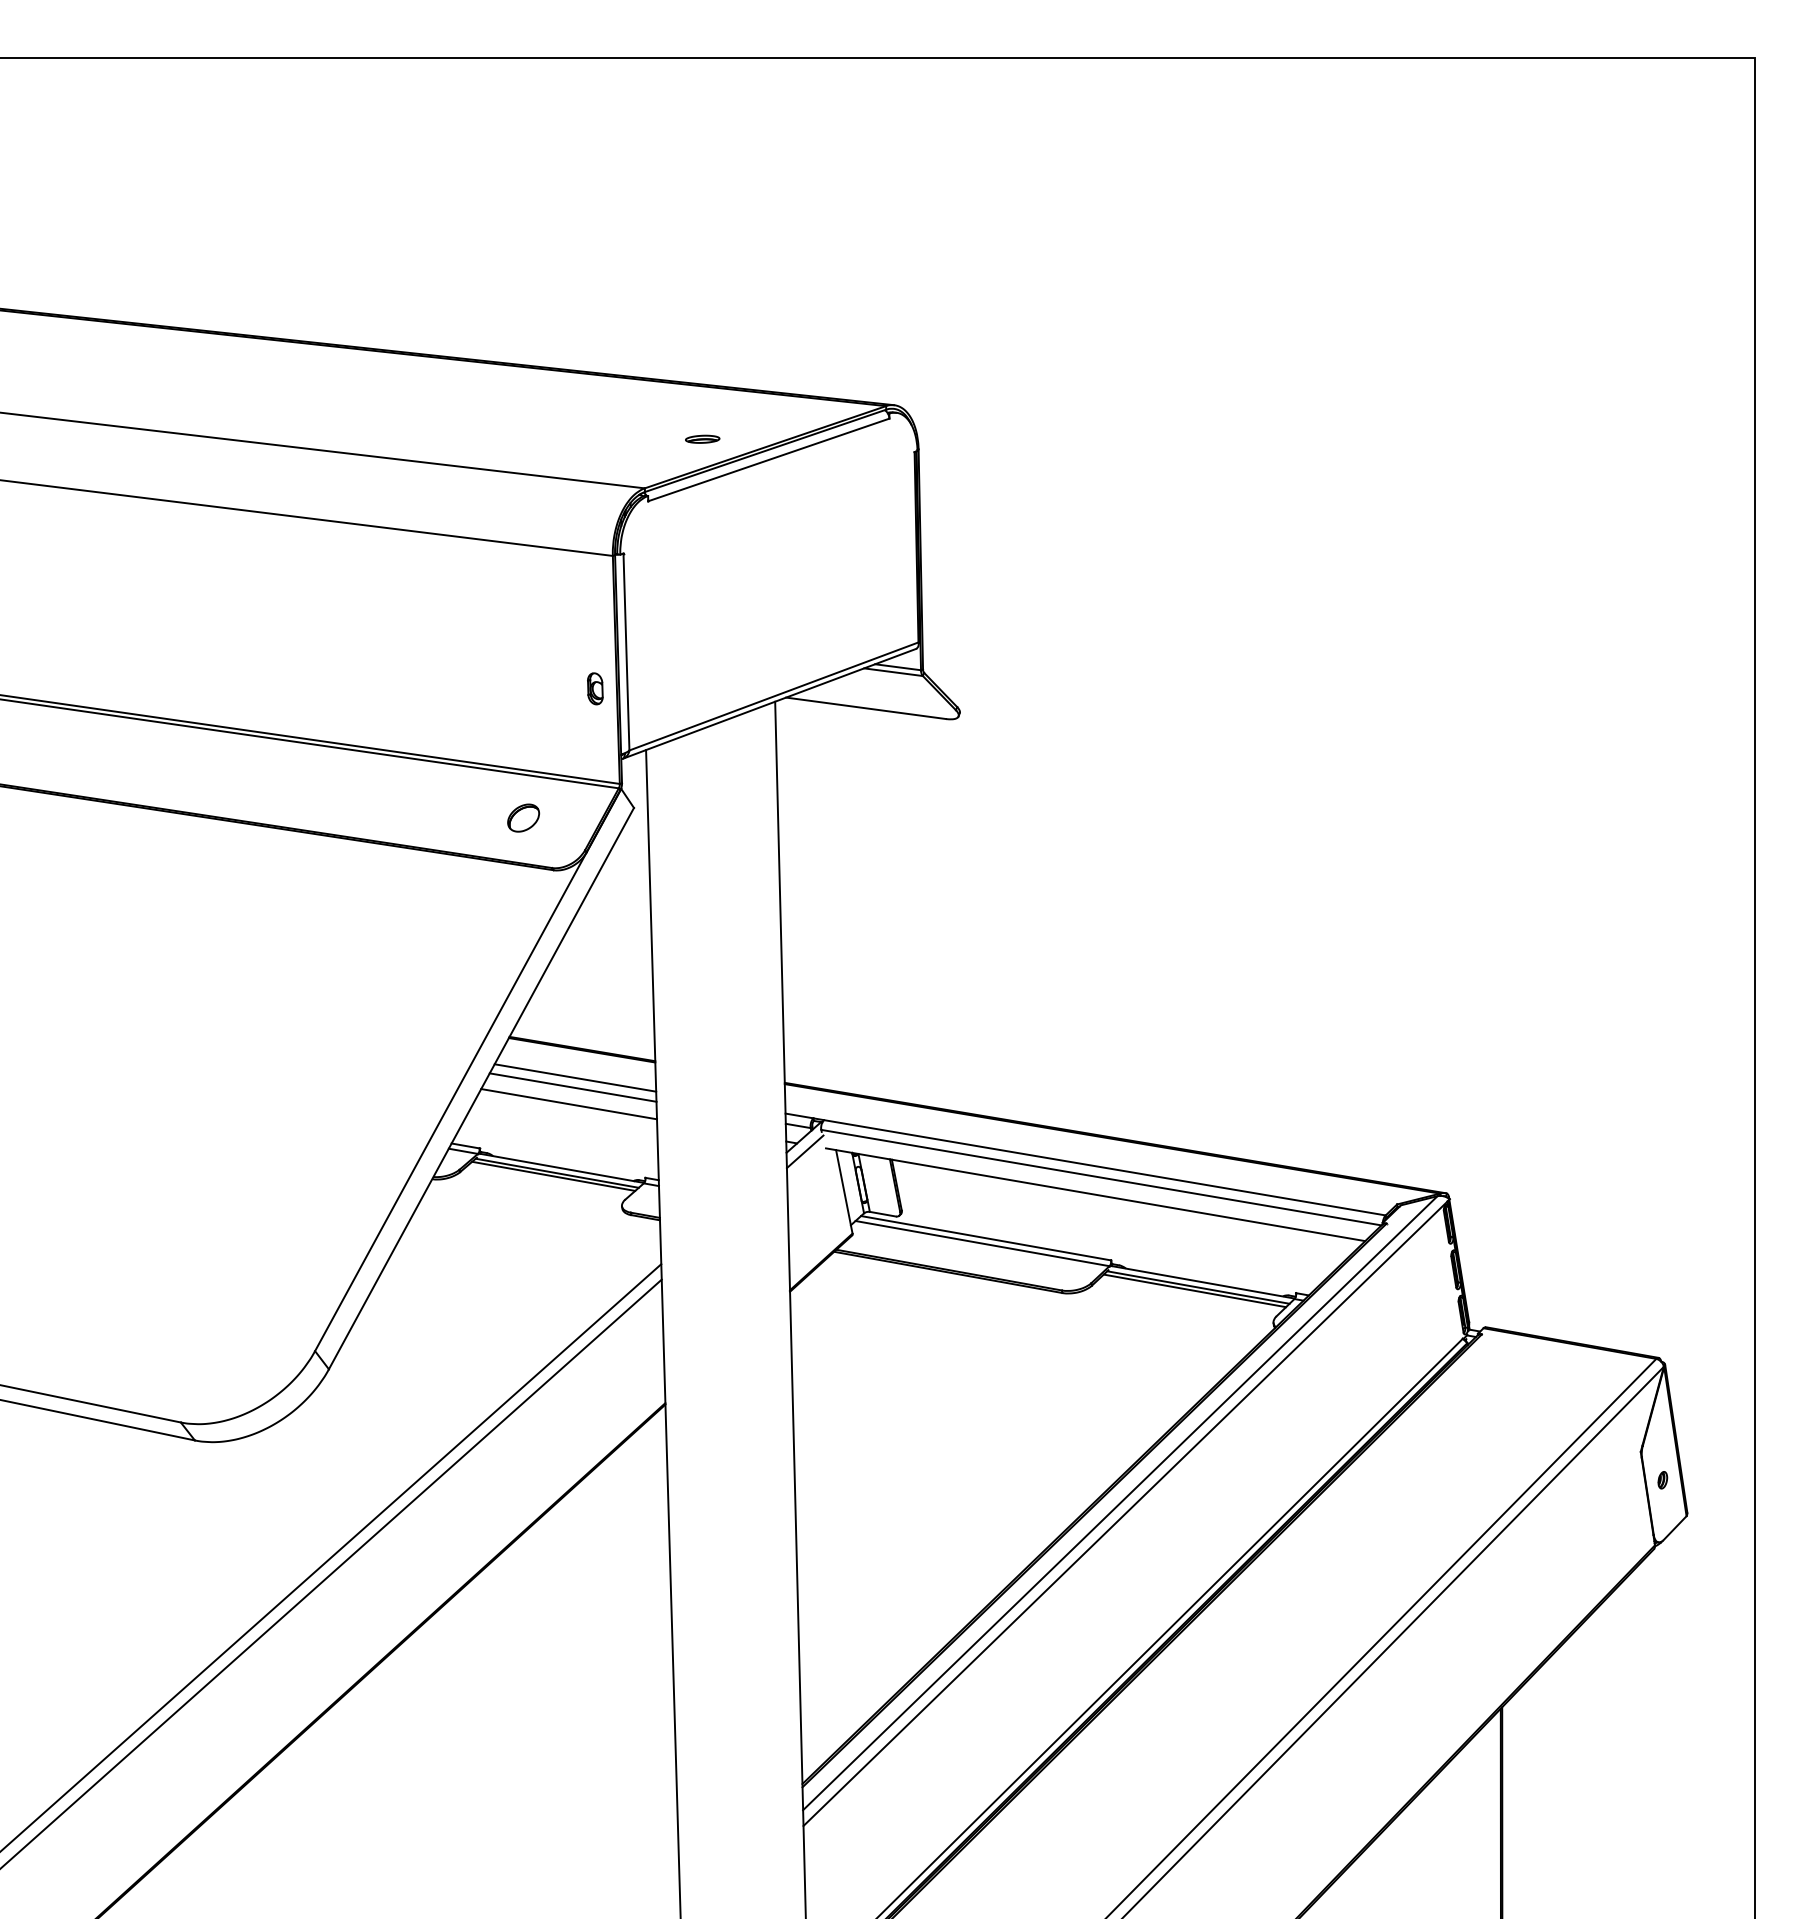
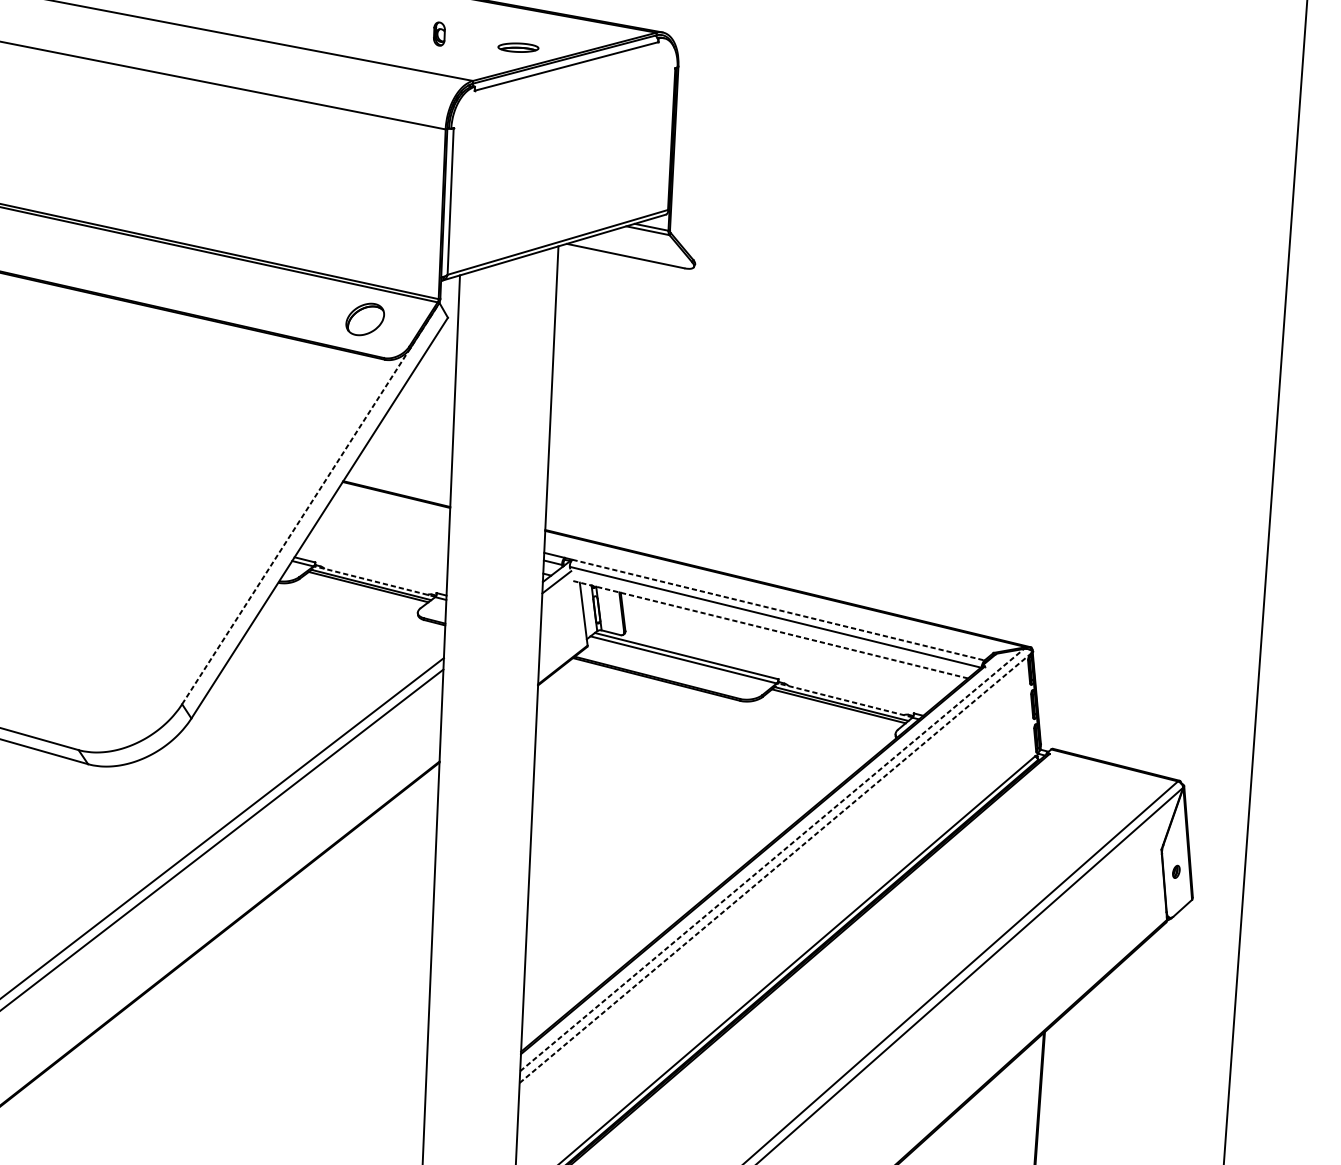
part: (702, 438) -> (518, 46), size x1.6
part: (595, 688) -> (439, 33), moved
part: (523, 817) -> (365, 318), size x1.6
line: (468, 1069) -> (311, 503), solid -> dashed
line: (575, 1077) -> (390, 514), removed
line: (572, 1087) -> (387, 522), removed
line: (569, 1104) -> (384, 534), removed
line: (1104, 1167) -> (778, 609), solid -> dashed
line: (561, 1168) -> (374, 581), solid -> dashed
line: (1095, 1194) -> (770, 629), solid -> dashed
line: (1202, 1282) -> (844, 700), solid -> dashed
line: (1120, 1502) -> (772, 859), solid -> dashed
line: (1125, 1513) -> (775, 868), solid -> dashed

